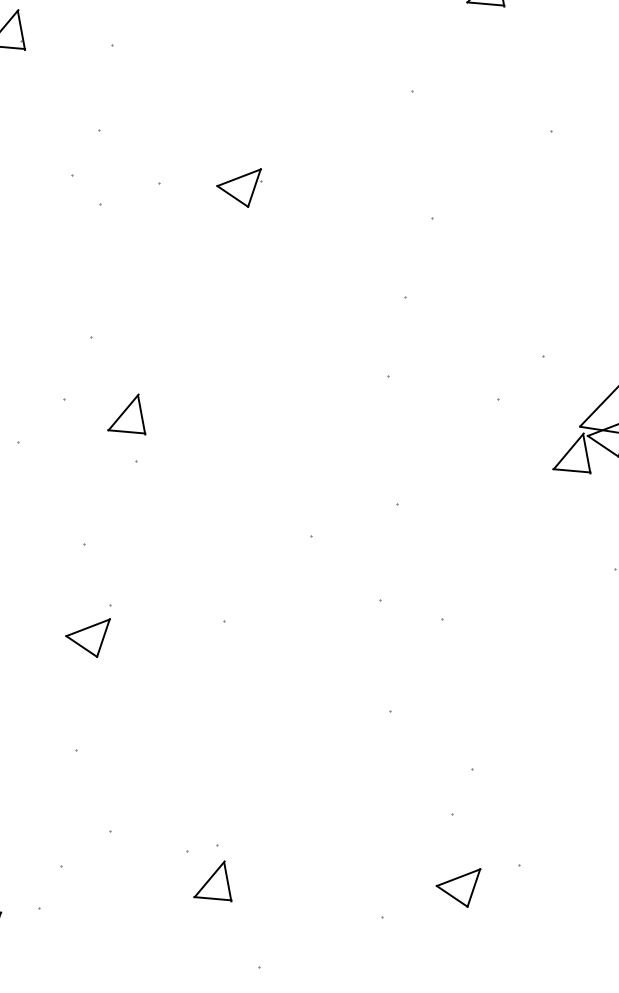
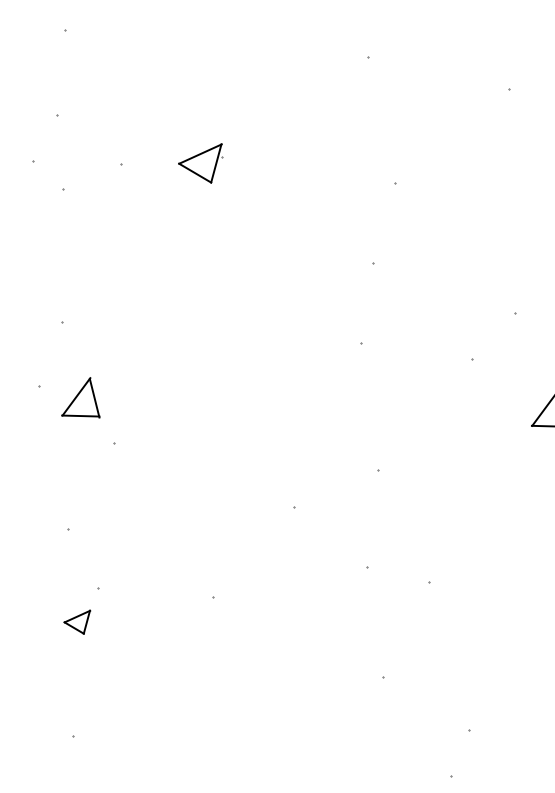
part: (126, 414) -> (79, 398), moved
part: (87, 637) -> (77, 622), size x0.6

